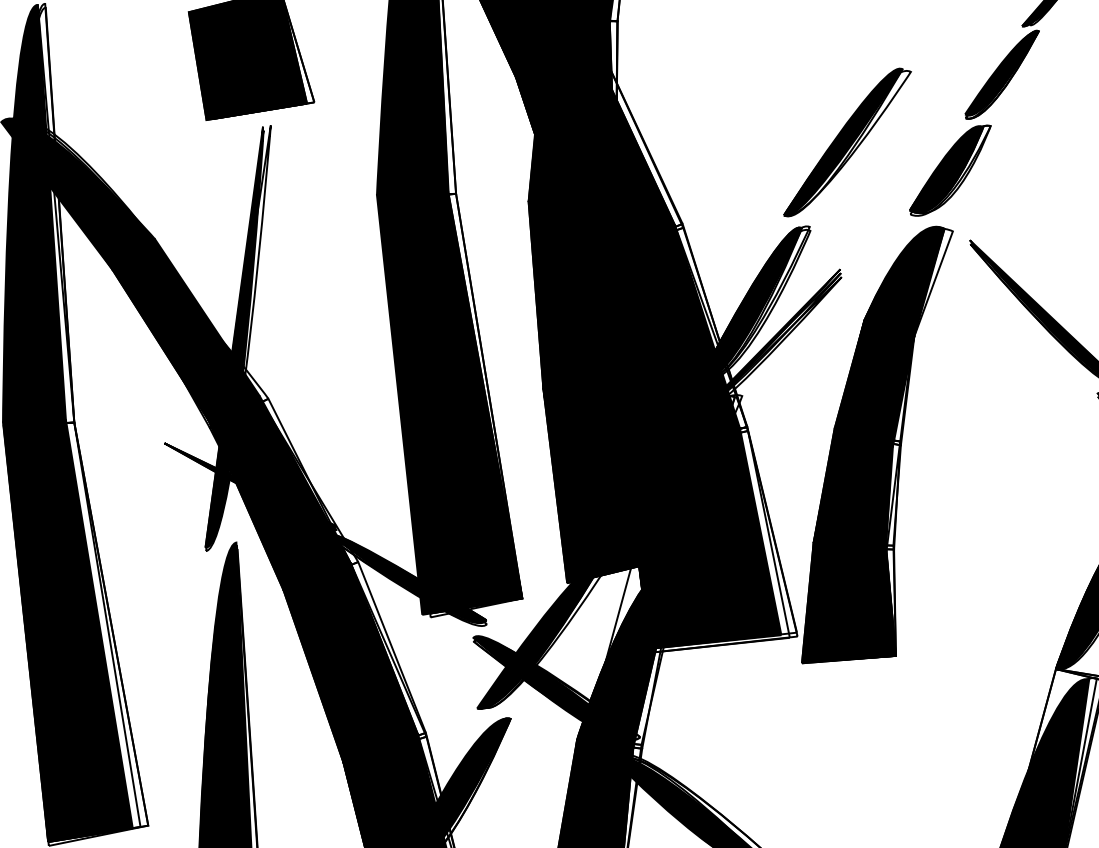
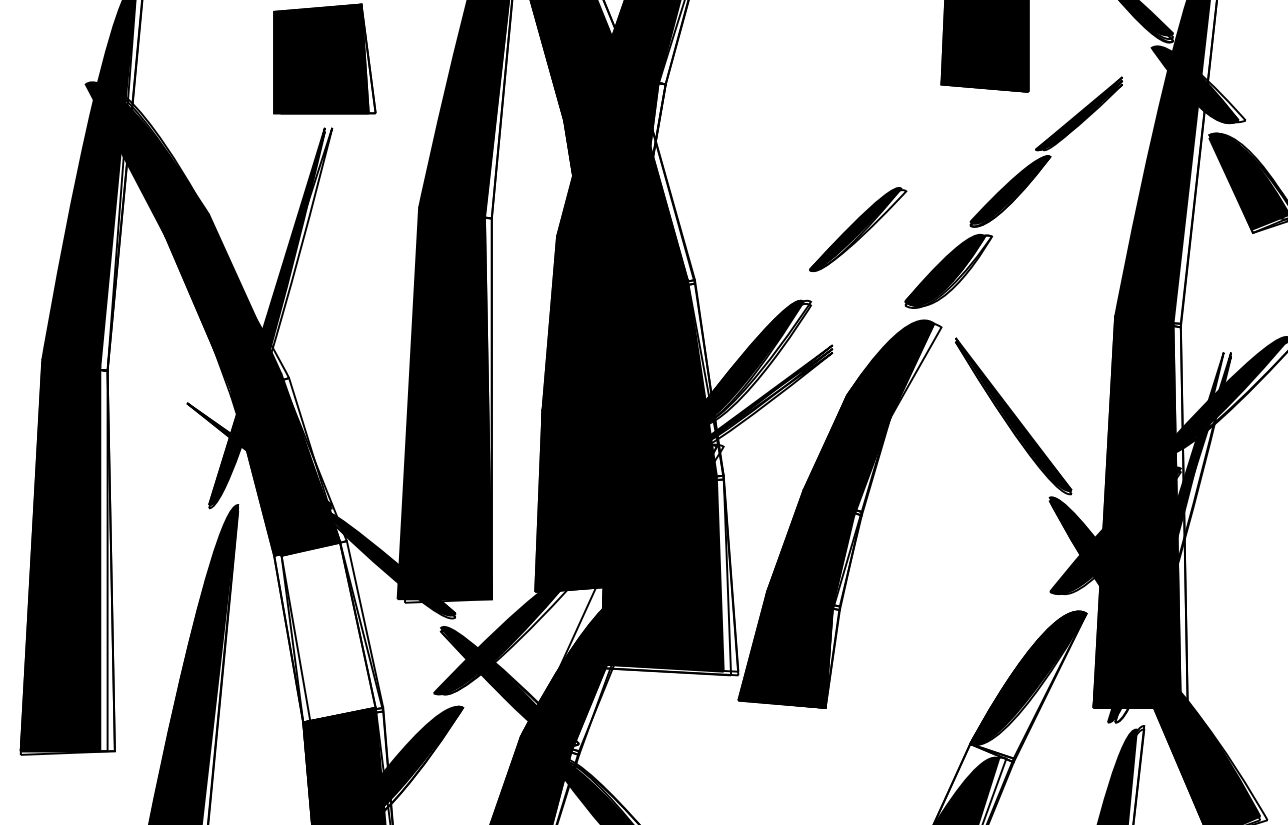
part: (846, 142) -> (857, 229), size x0.7
fill: (350, 661) -> (324, 631), removed

